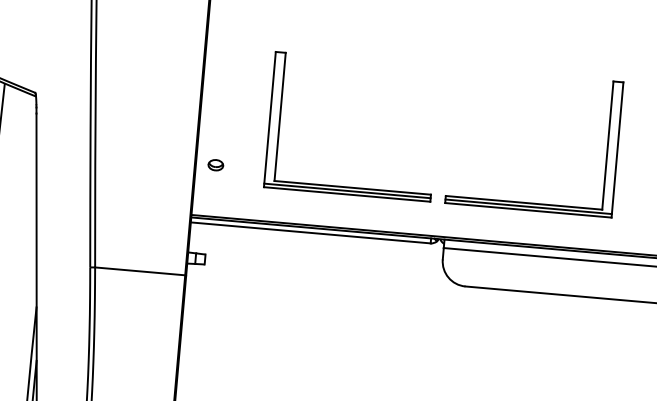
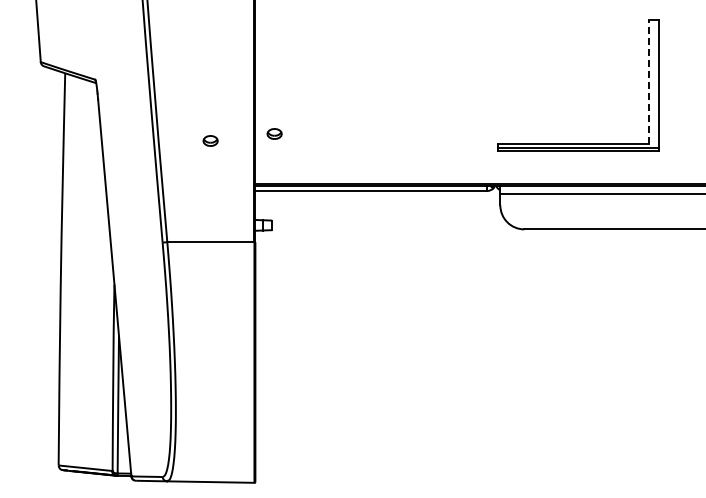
line: (608, 145) -> (649, 82), solid -> dashed
part: (148, 166) -> (210, 140), added
part: (348, 186) -> (403, 143), removed

